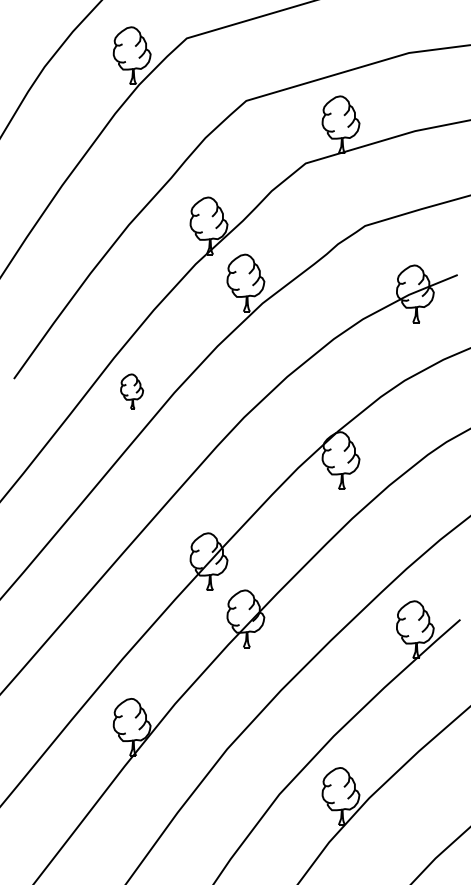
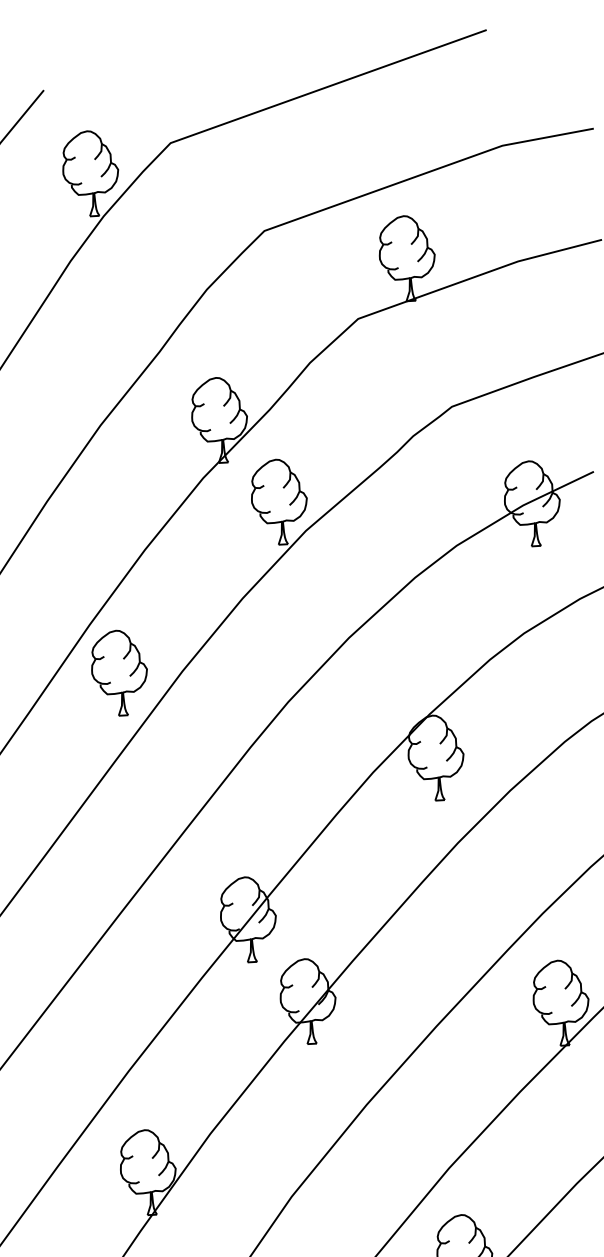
part: (131, 391) -> (118, 673), size x1.67

